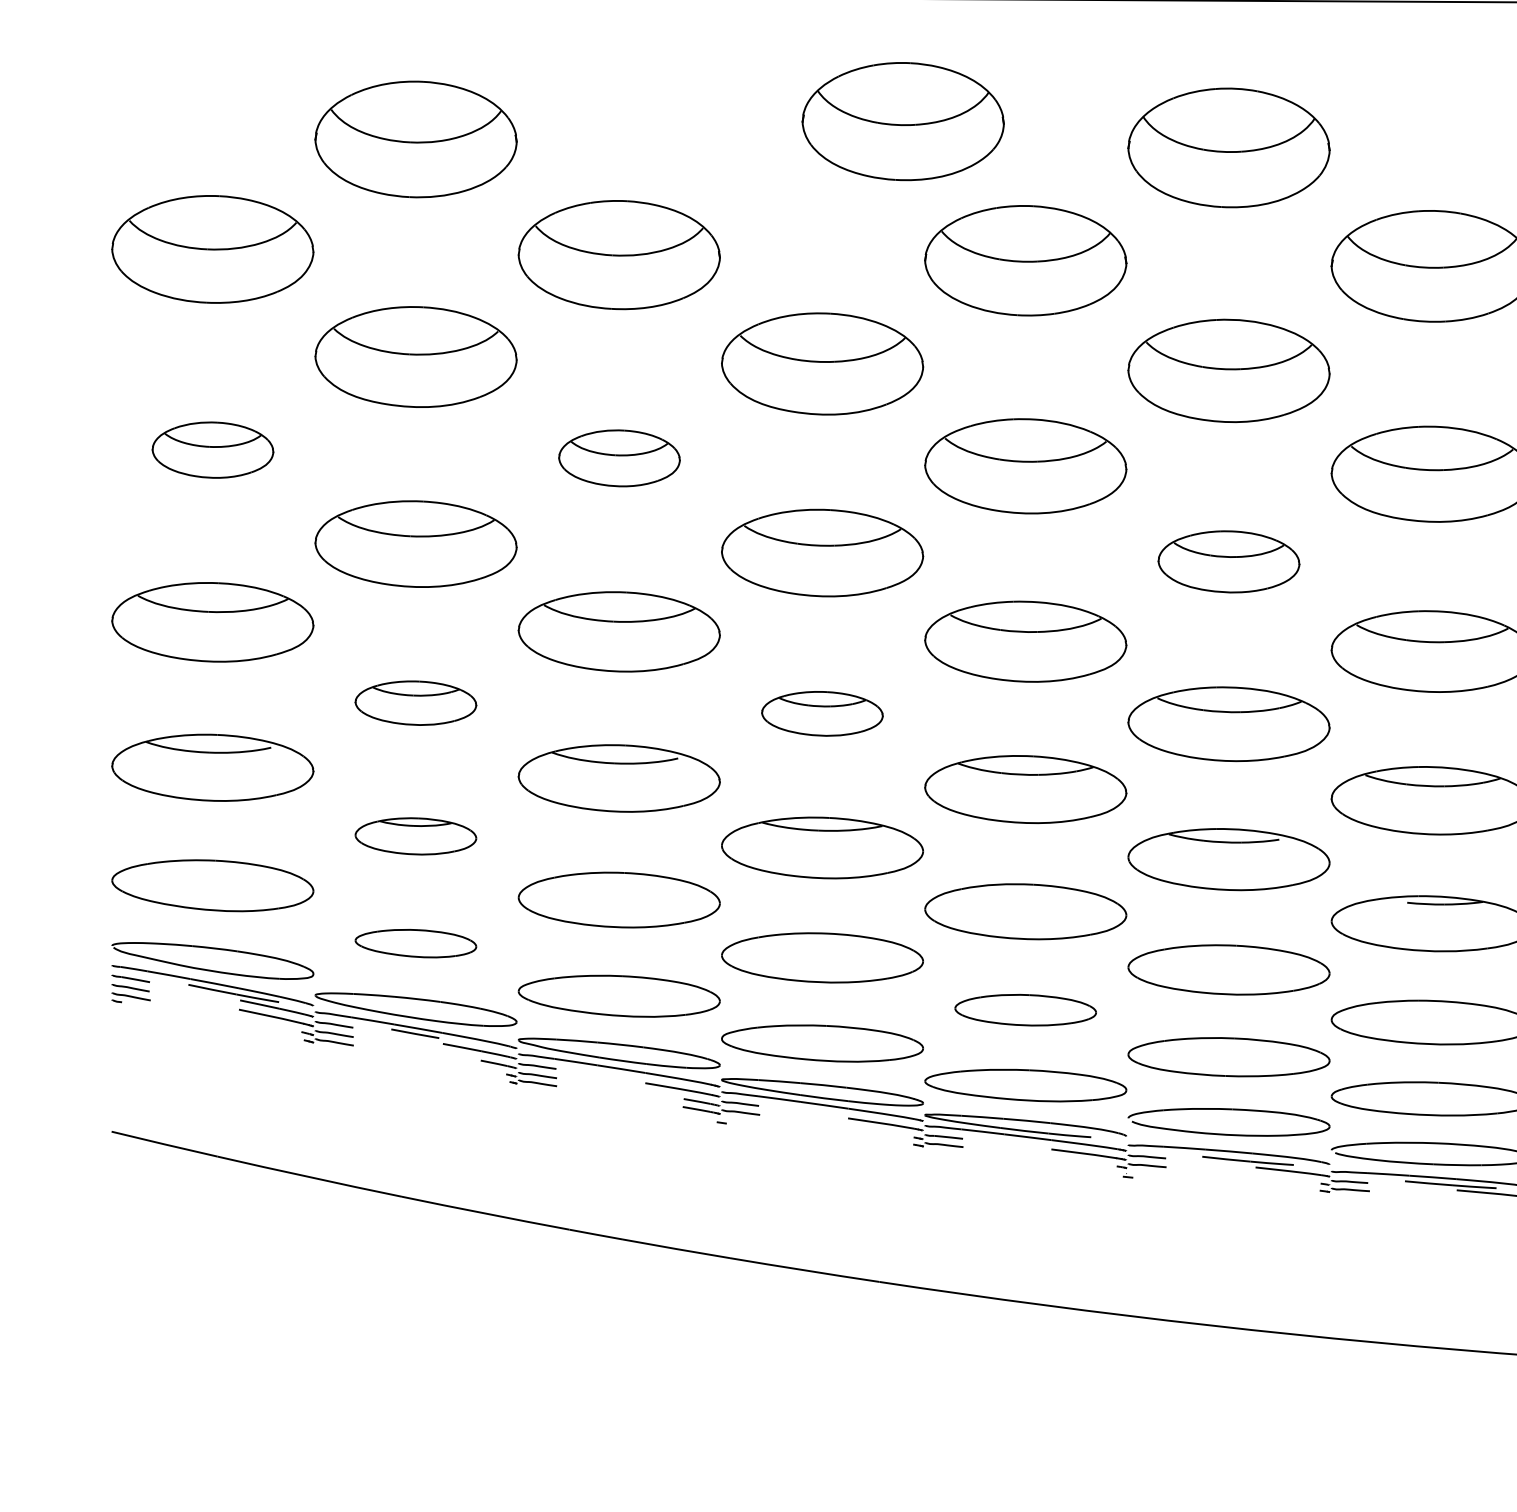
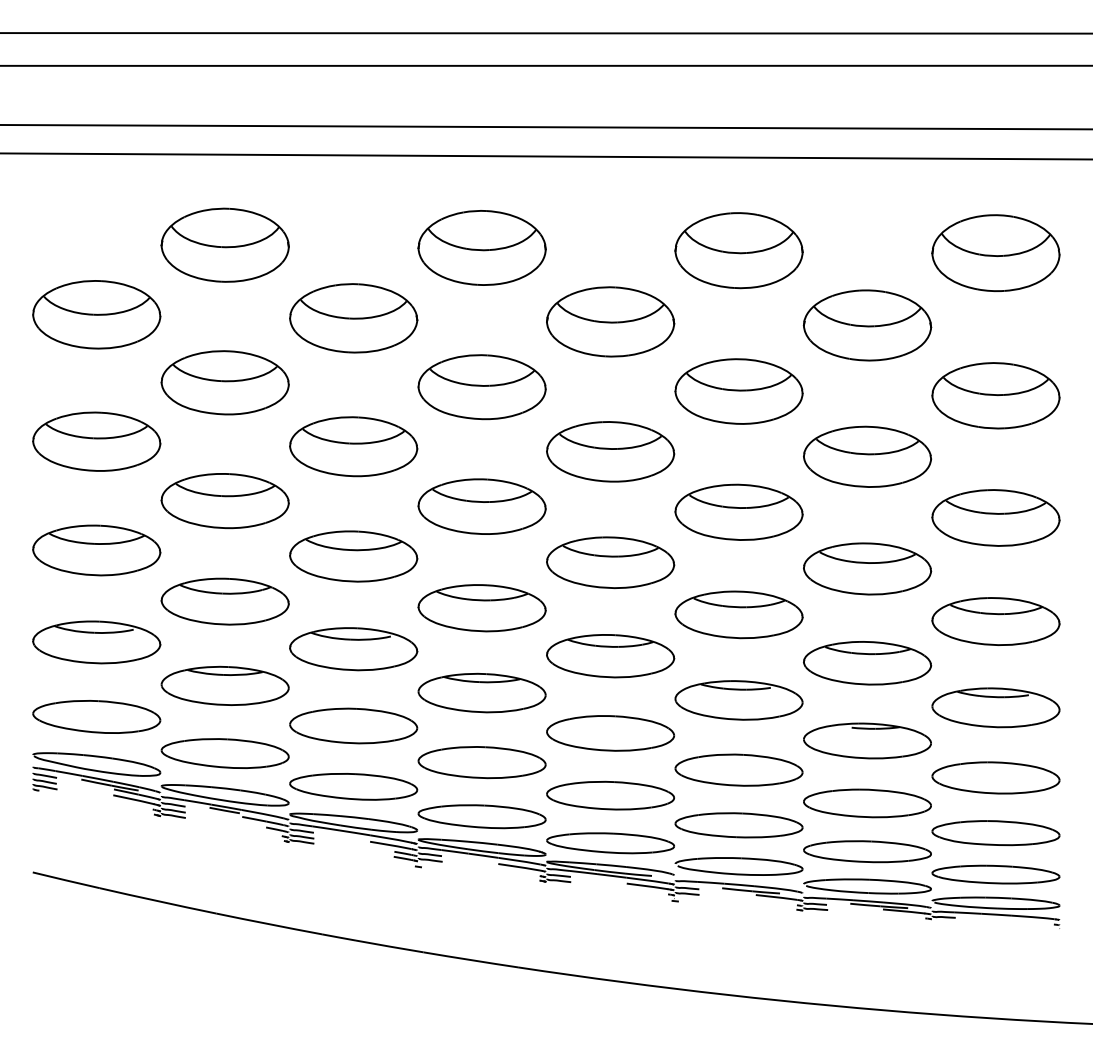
part: (902, 120) -> (481, 247), moved
part: (212, 449) -> (96, 441), size x1.67
part: (619, 457) -> (353, 446), size x1.67
part: (1228, 560) -> (738, 511), size x1.43
part: (414, 703) -> (224, 601), size x1.67
part: (821, 714) -> (481, 608), size x1.67
part: (414, 835) -> (224, 685), size x1.67
part: (414, 943) -> (224, 753), size x1.67
part: (1025, 1009) -> (610, 795), size x1.43

